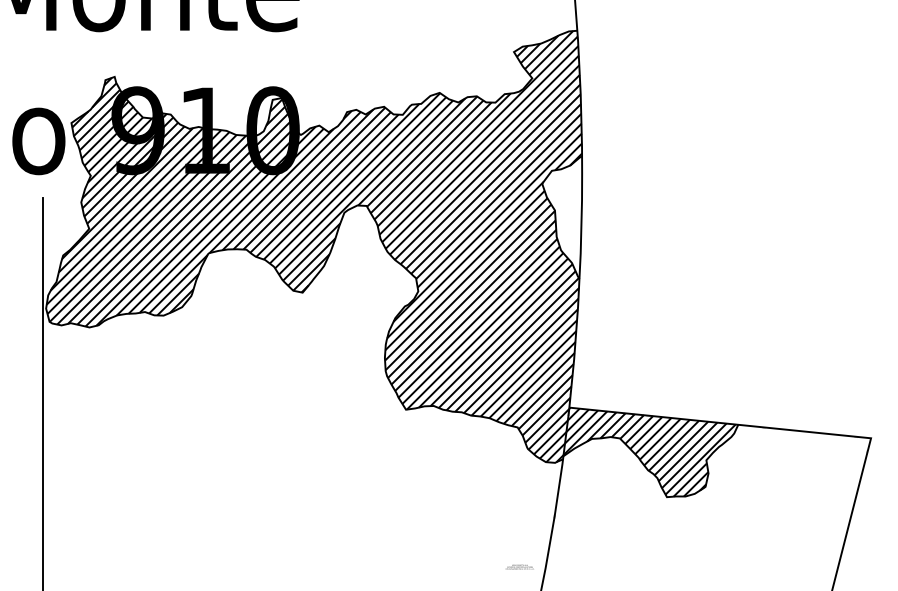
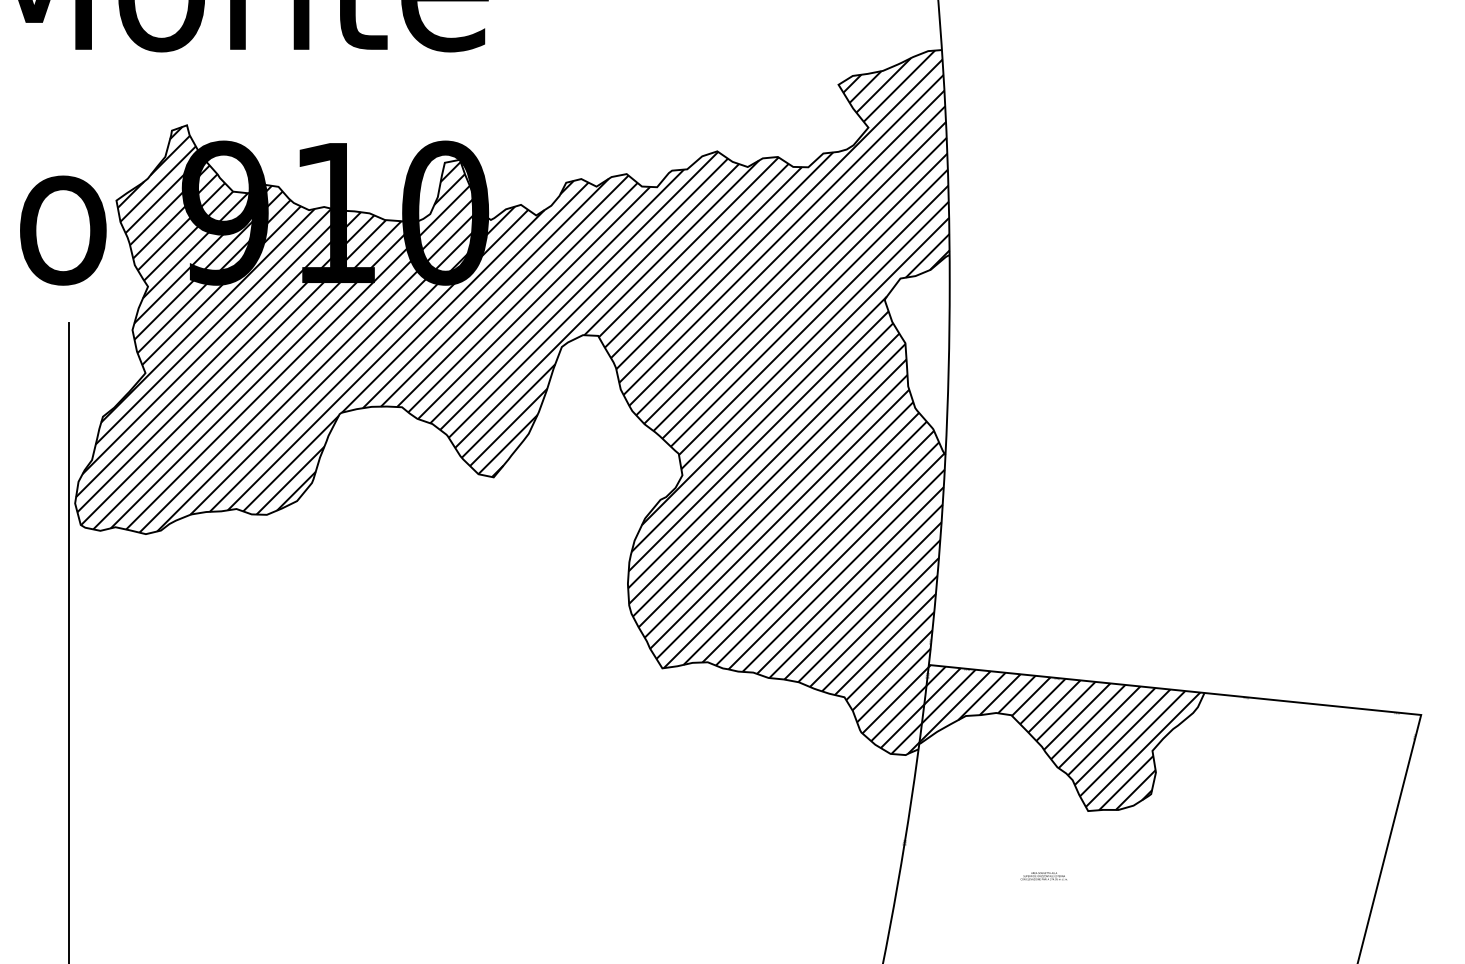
text: (519, 566) -> (1043, 875), moved

